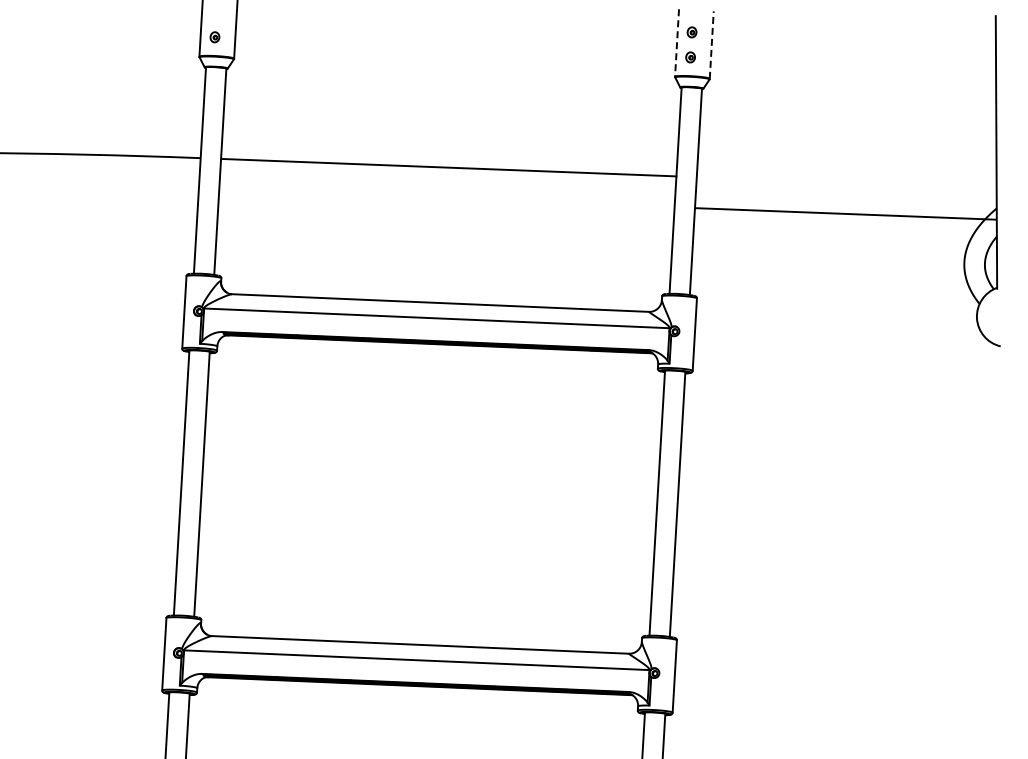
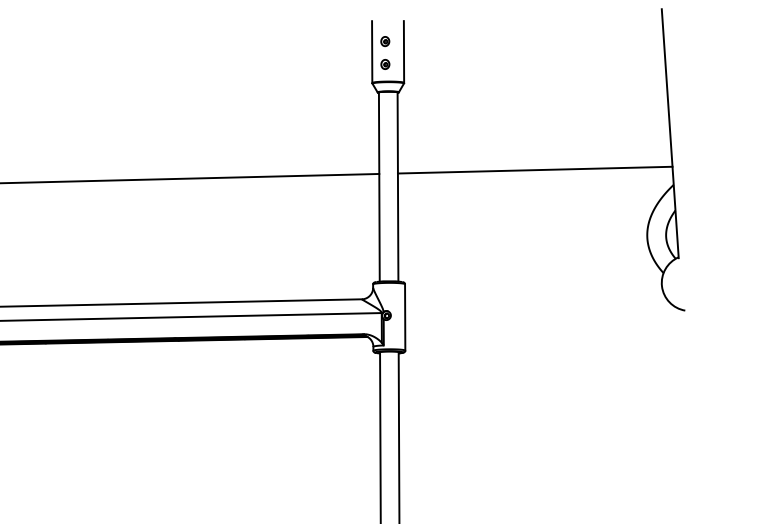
line: (677, 43) -> (372, 52), dashed -> solid
line: (711, 45) -> (403, 52), dashed -> solid
line: (845, 213) -> (534, 169), moved

